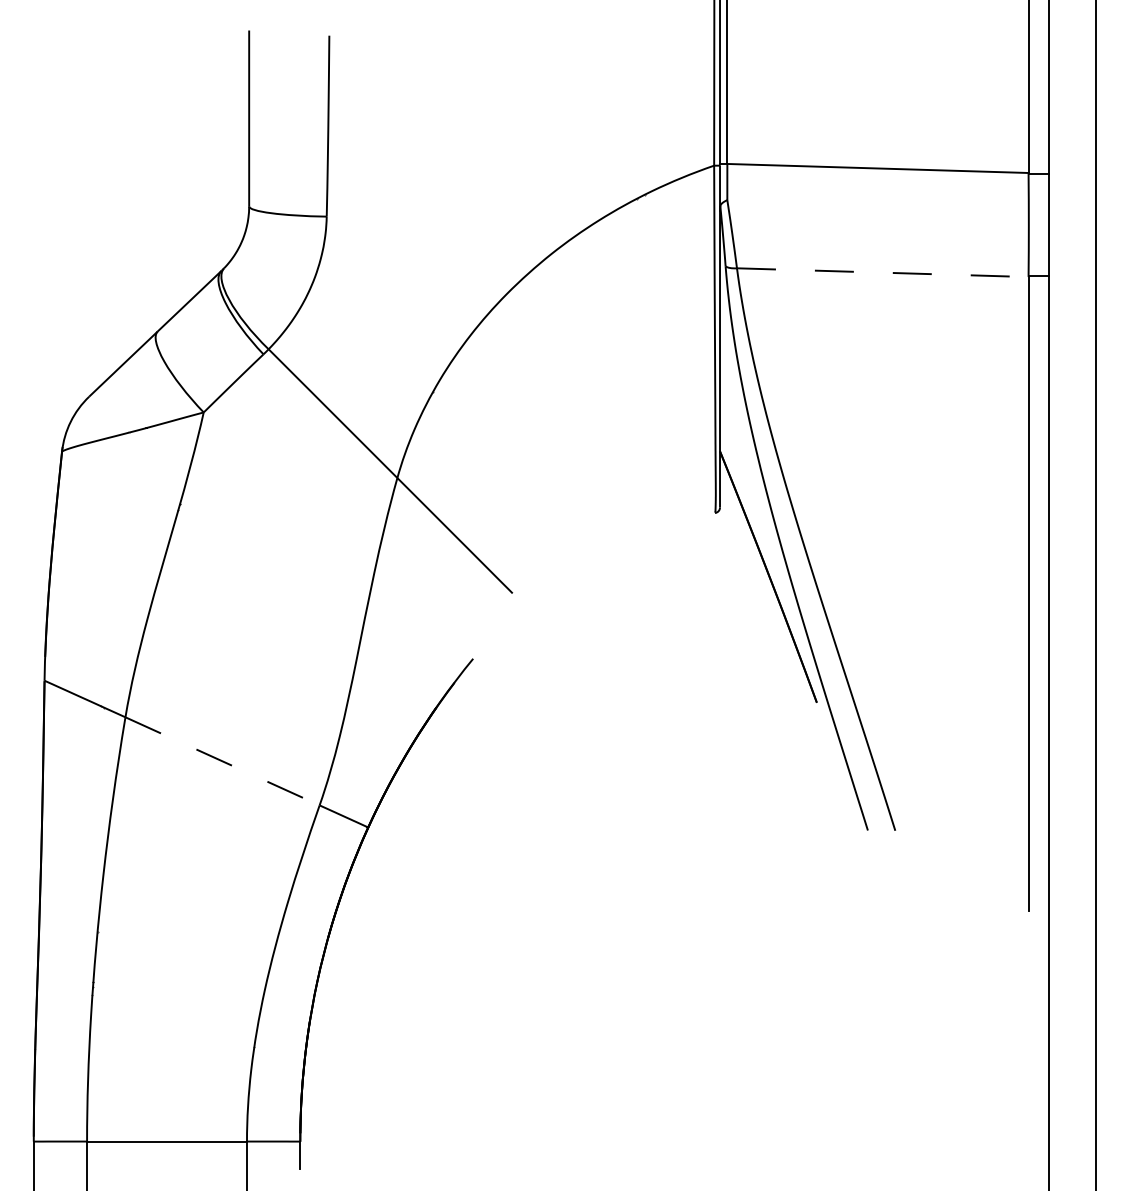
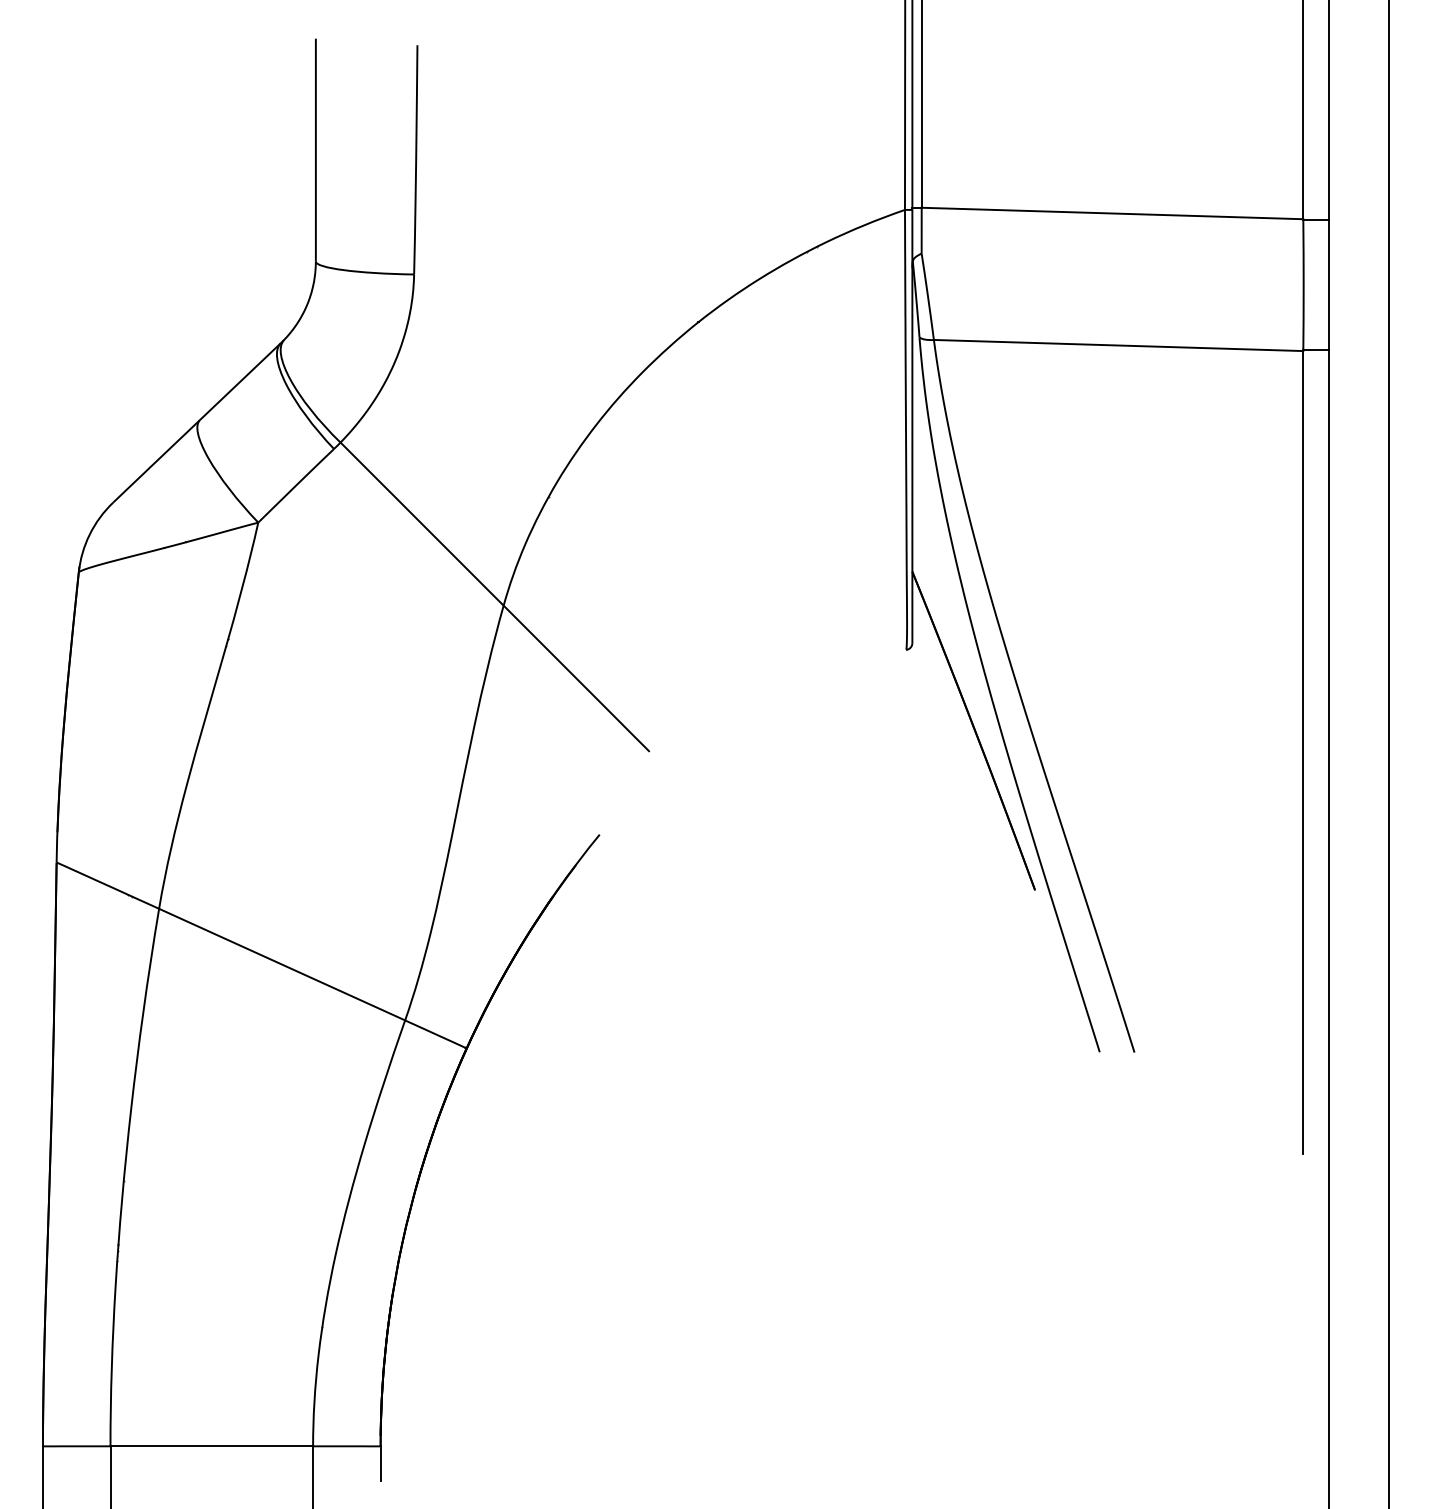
line: (882, 272) -> (1118, 345), dashed -> solid
line: (222, 761) -> (282, 964), dashed -> solid

